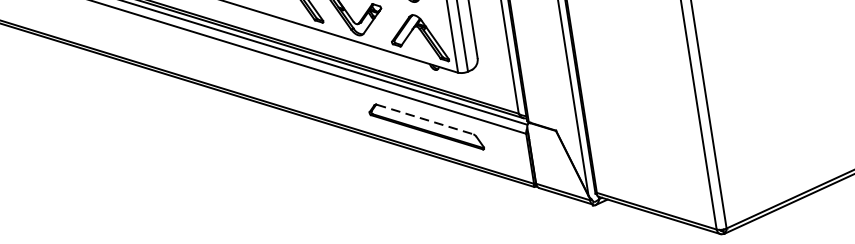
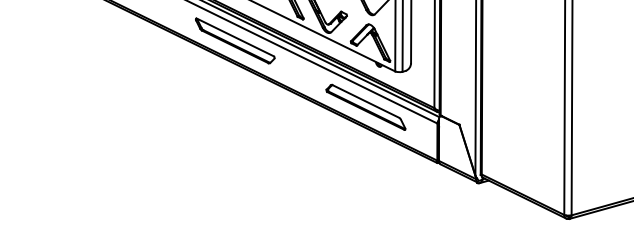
part: (236, 65) -> (235, 40), added
line: (425, 119) -> (366, 101), dashed -> solid

